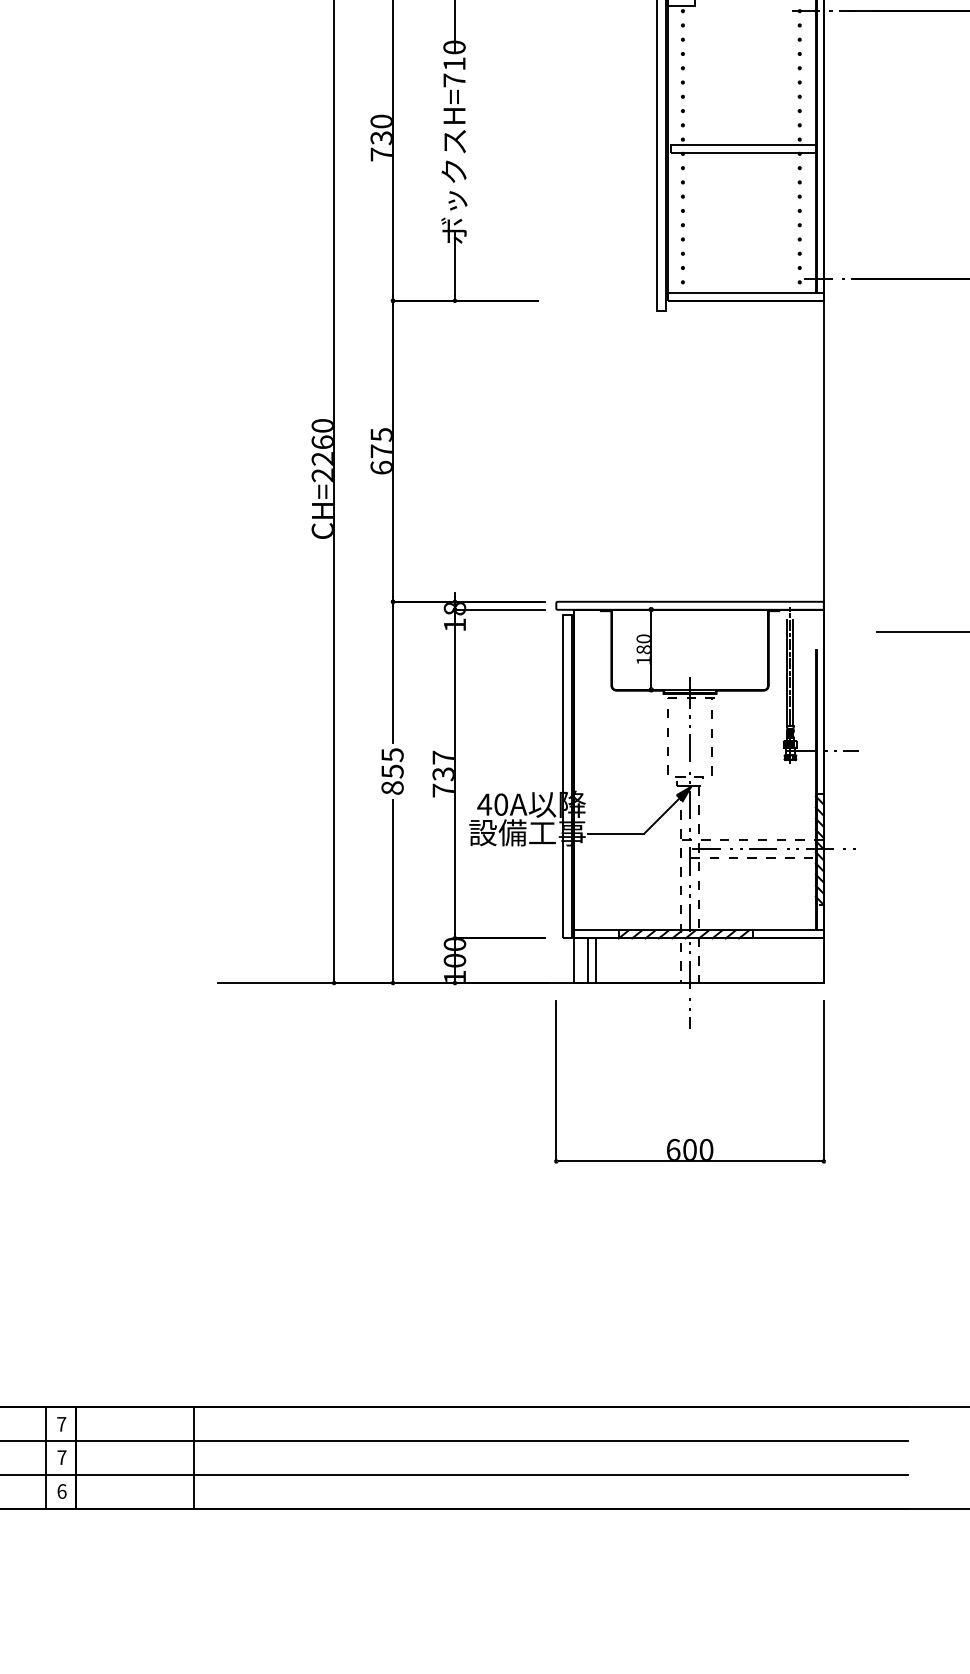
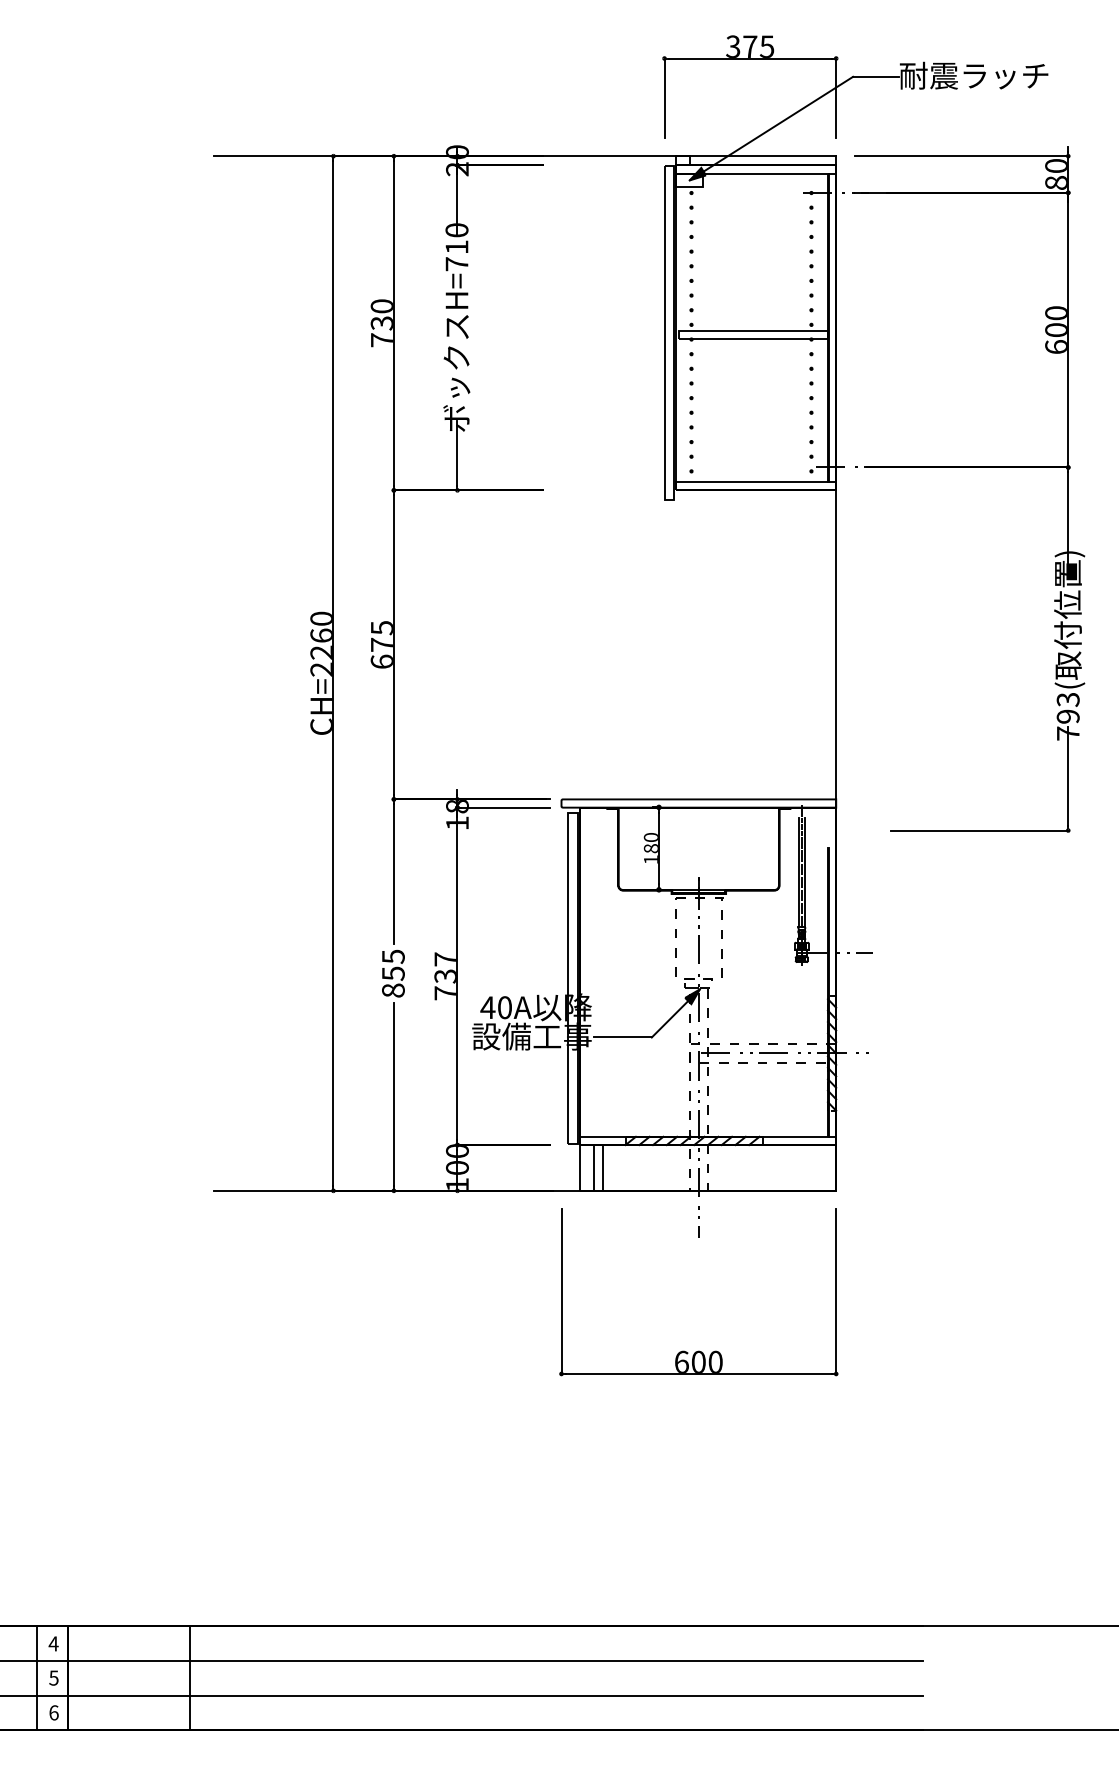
text: (61, 1423) -> (53, 1643), 7 -> 4
text: (61, 1457) -> (53, 1677), 7 -> 5

